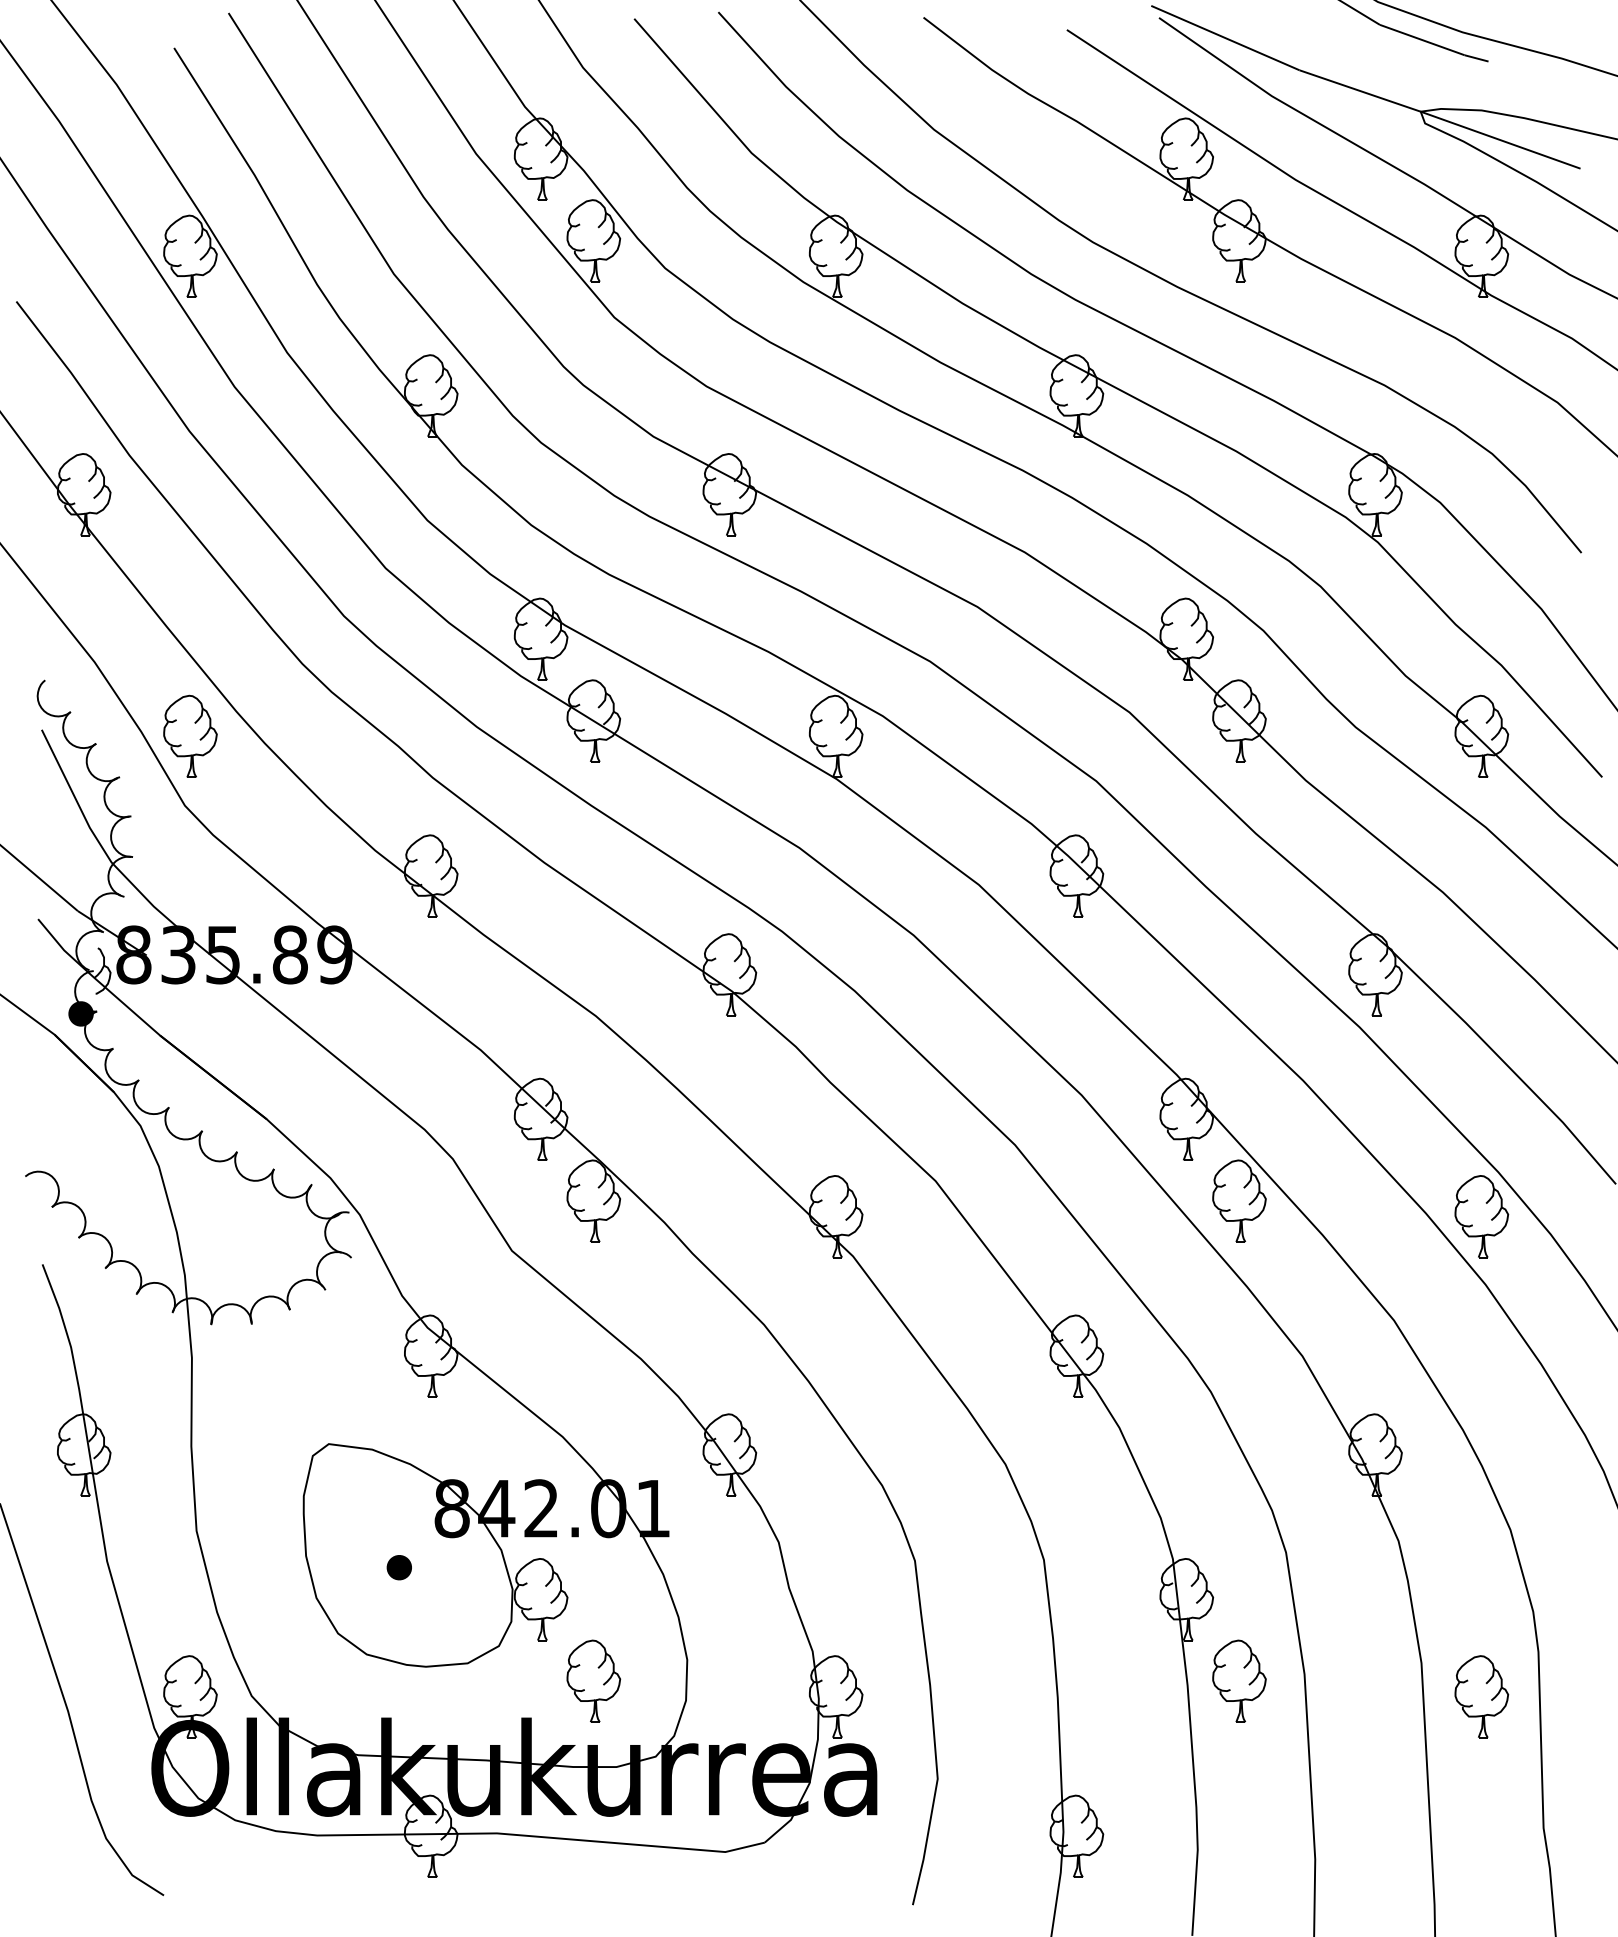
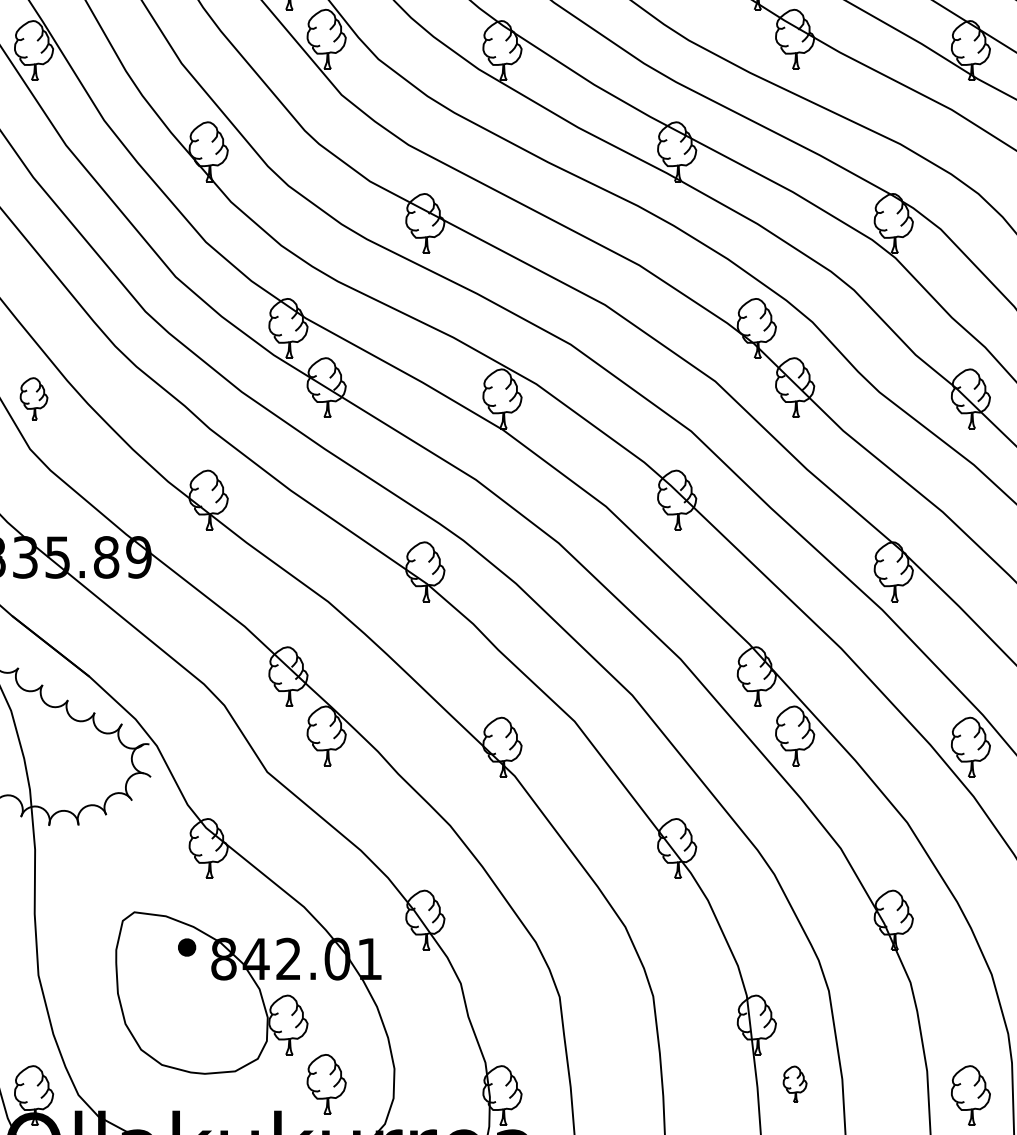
part: (190, 735) -> (34, 398), size x0.7
part: (398, 1567) -> (186, 947), moved
part: (1239, 1680) -> (795, 1083), size x0.6

